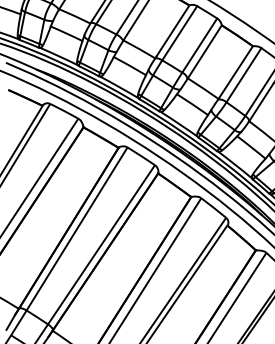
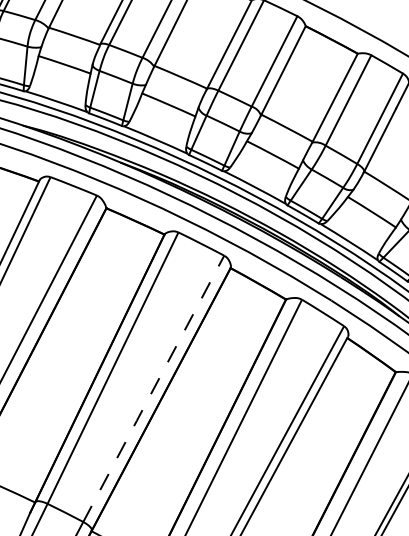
line: (100, 245) -> (152, 390), solid -> dashed

